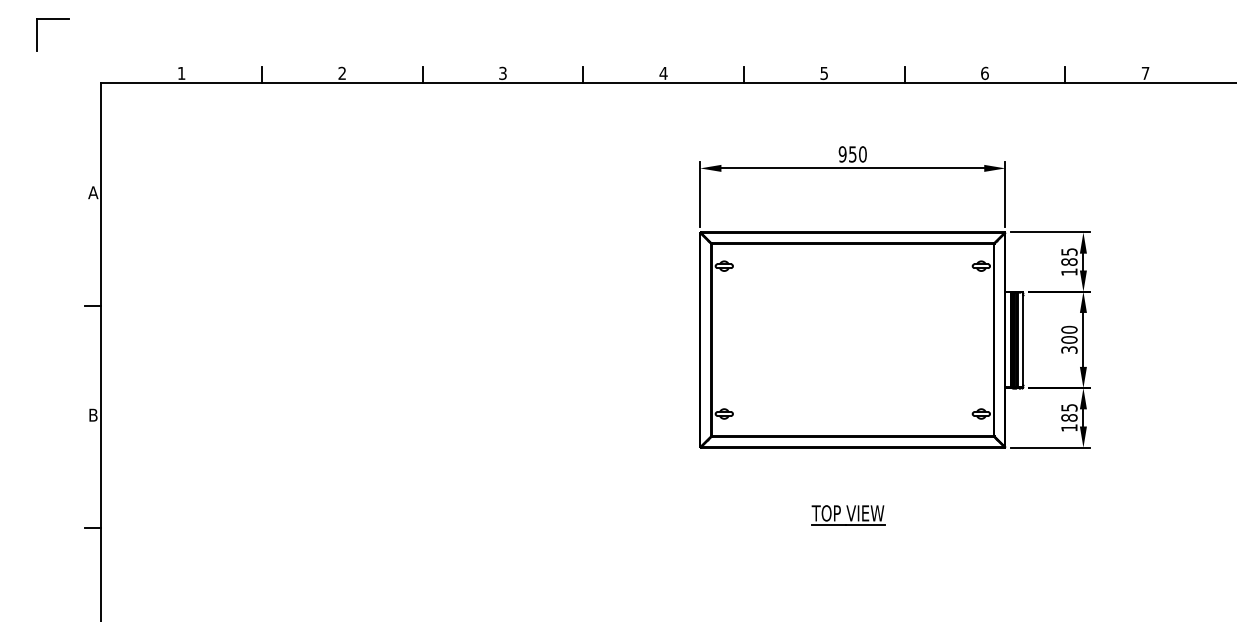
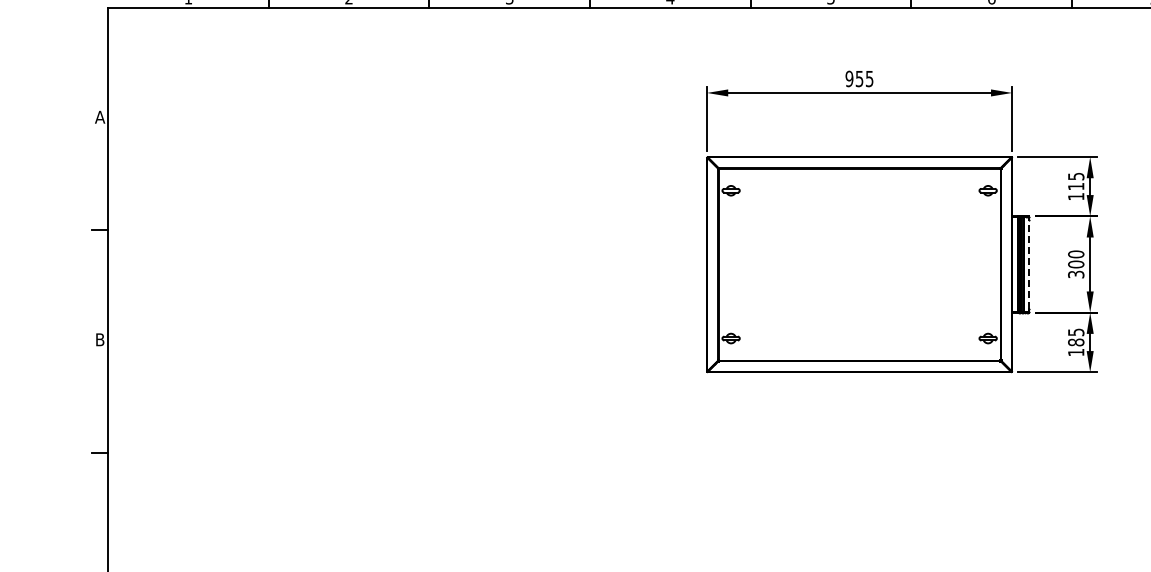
text: (862, 154) -> (869, 79), 950 -> 955
text: (1069, 261) -> (1076, 186), 185 -> 115
line: (1022, 339) -> (1029, 264), solid -> dashed
part: (848, 515) -> (855, 440), removed

